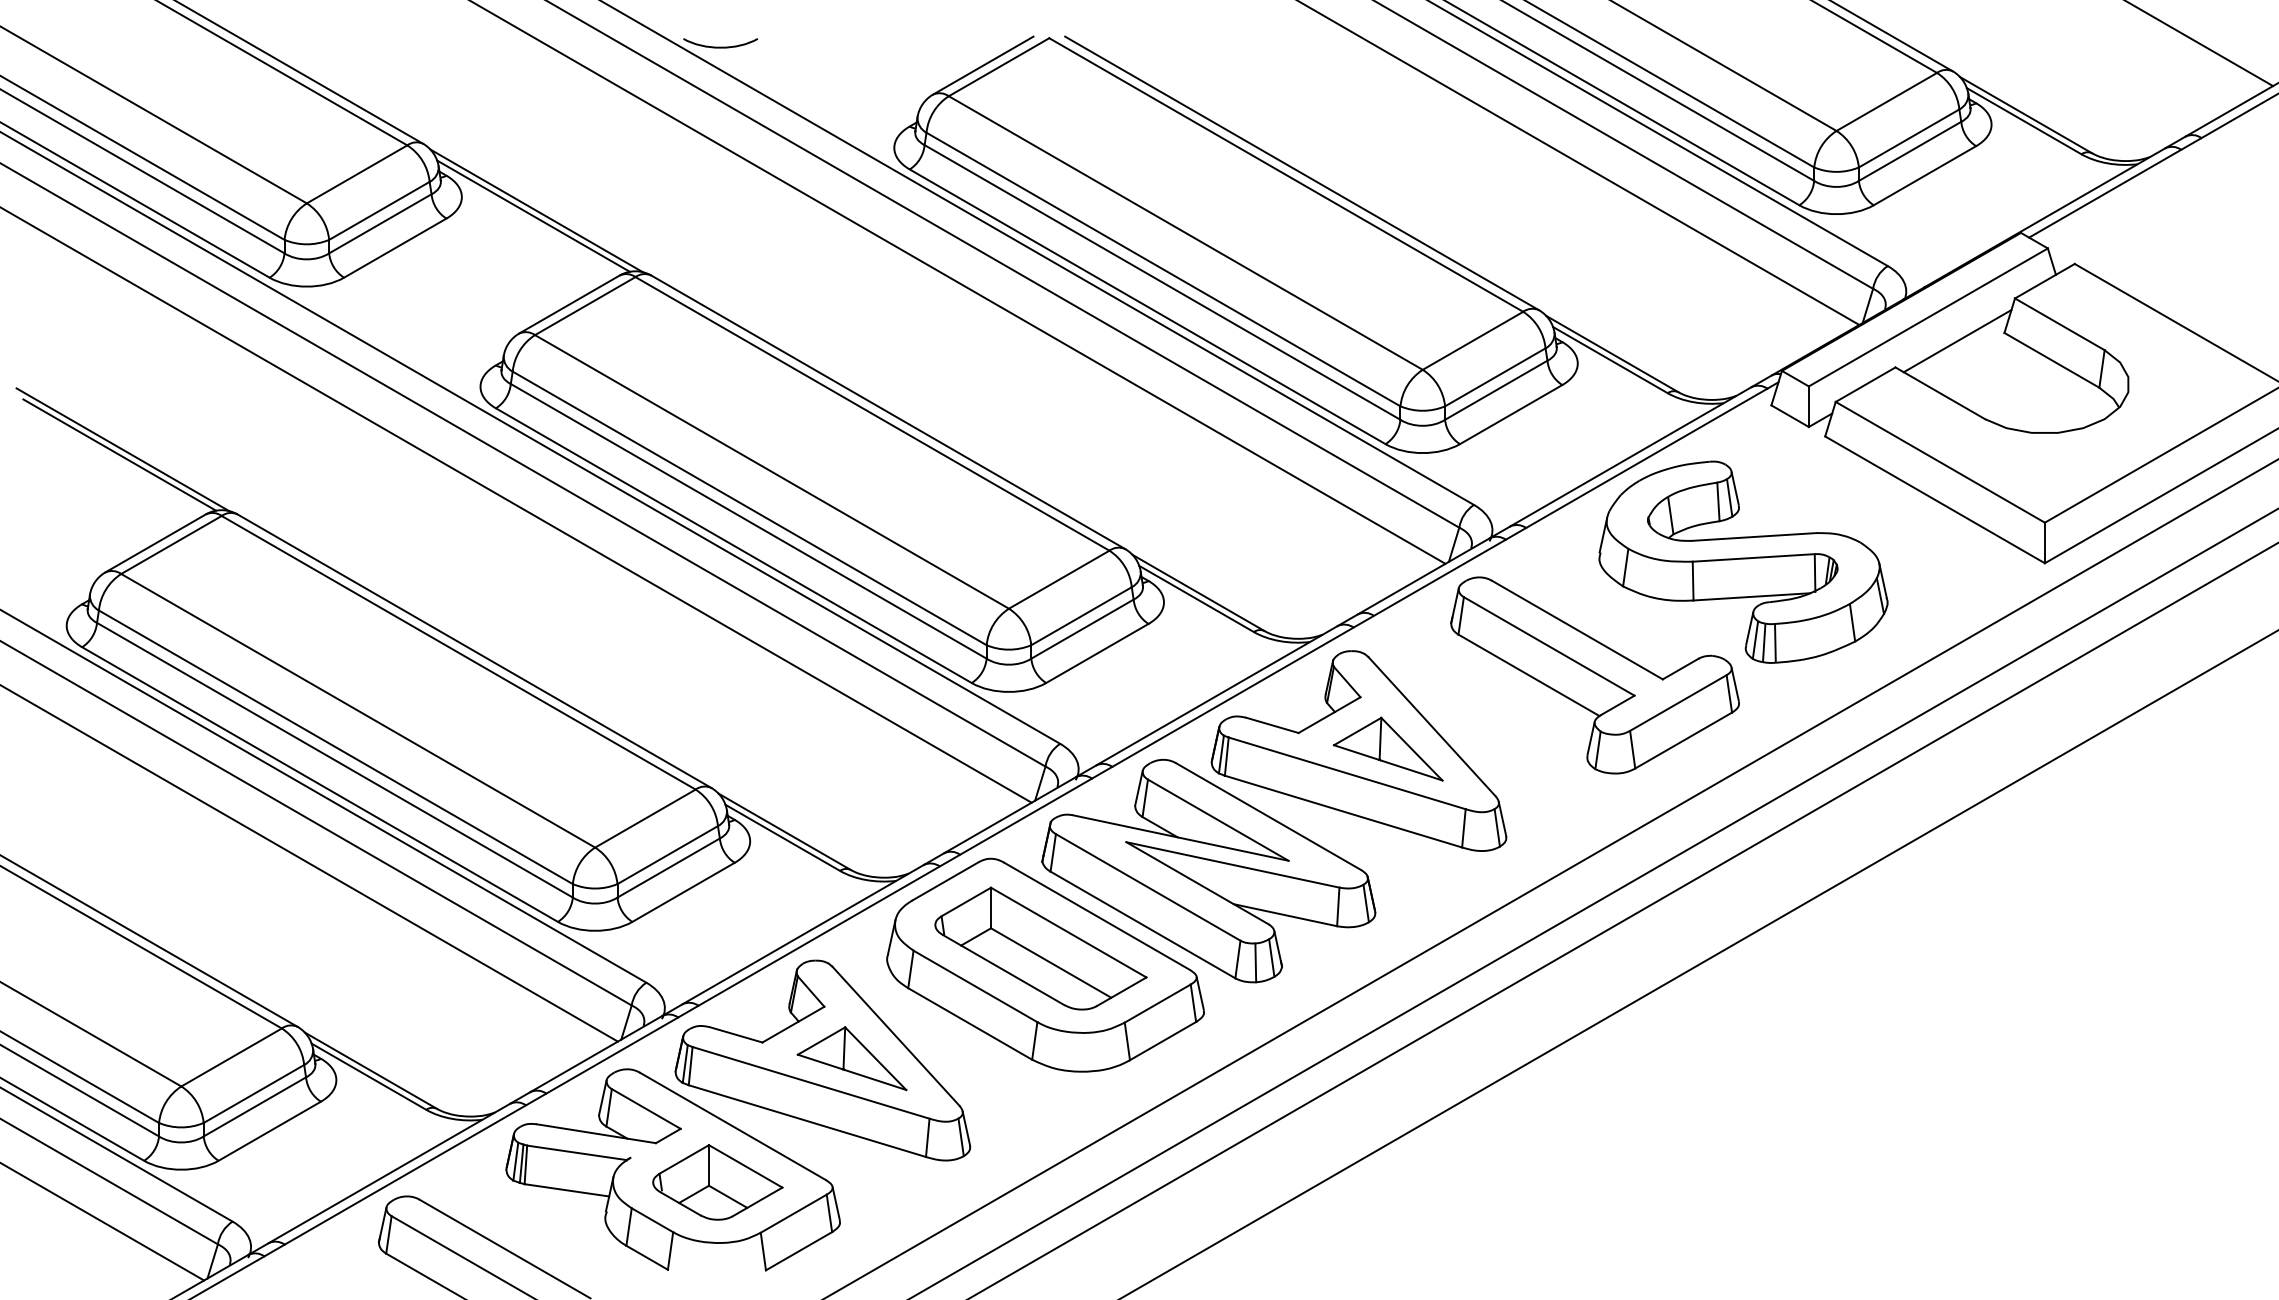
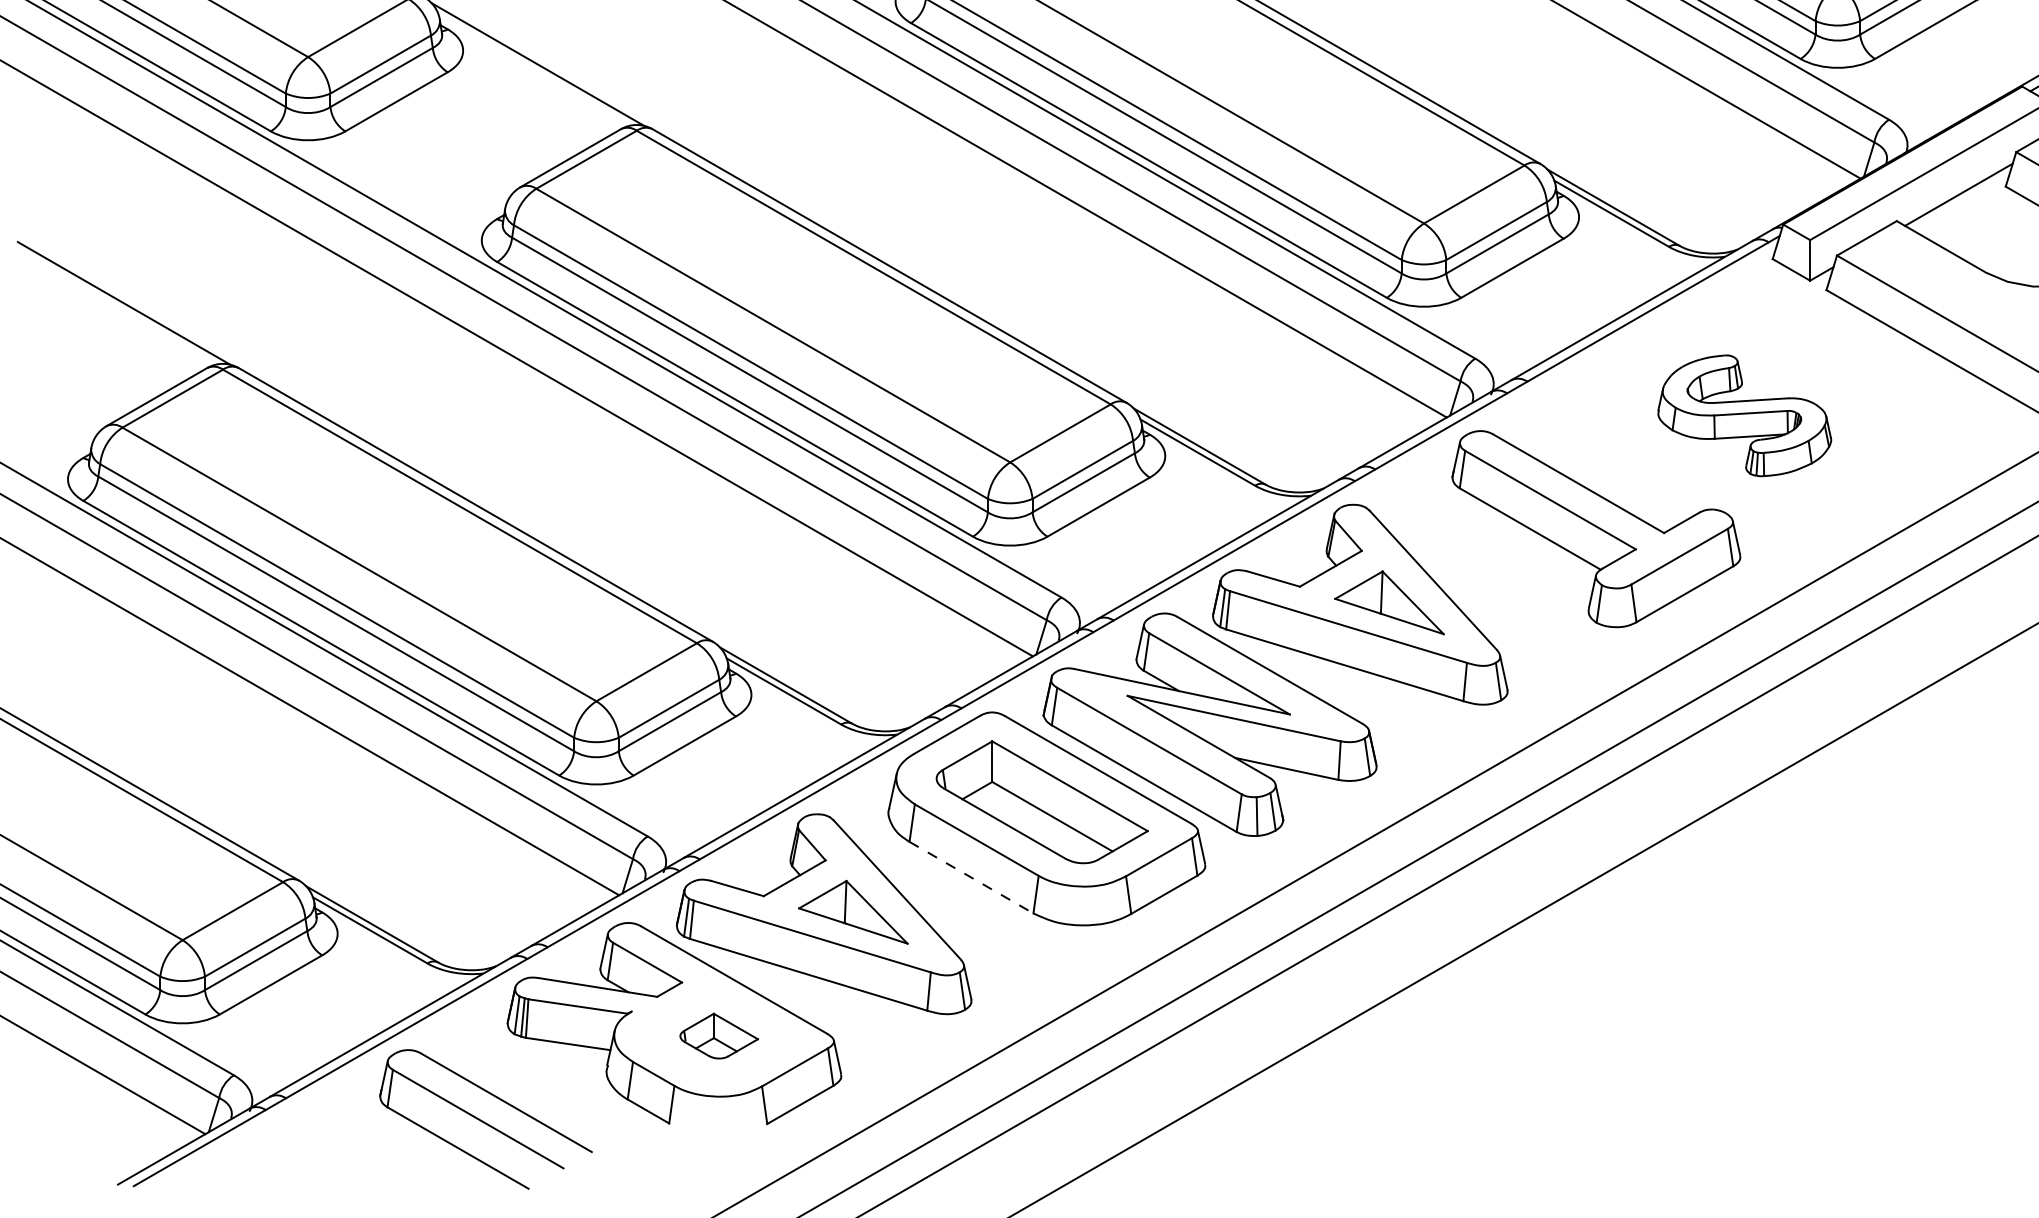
line: (533, 215) -> (534, 69), removed
line: (119, 454) -> (120, 308), removed
part: (1743, 561) -> (1744, 415), size x0.6
line: (970, 1023) -> (971, 877), solid -> dashed
part: (717, 1182) -> (718, 1036), size x0.6

